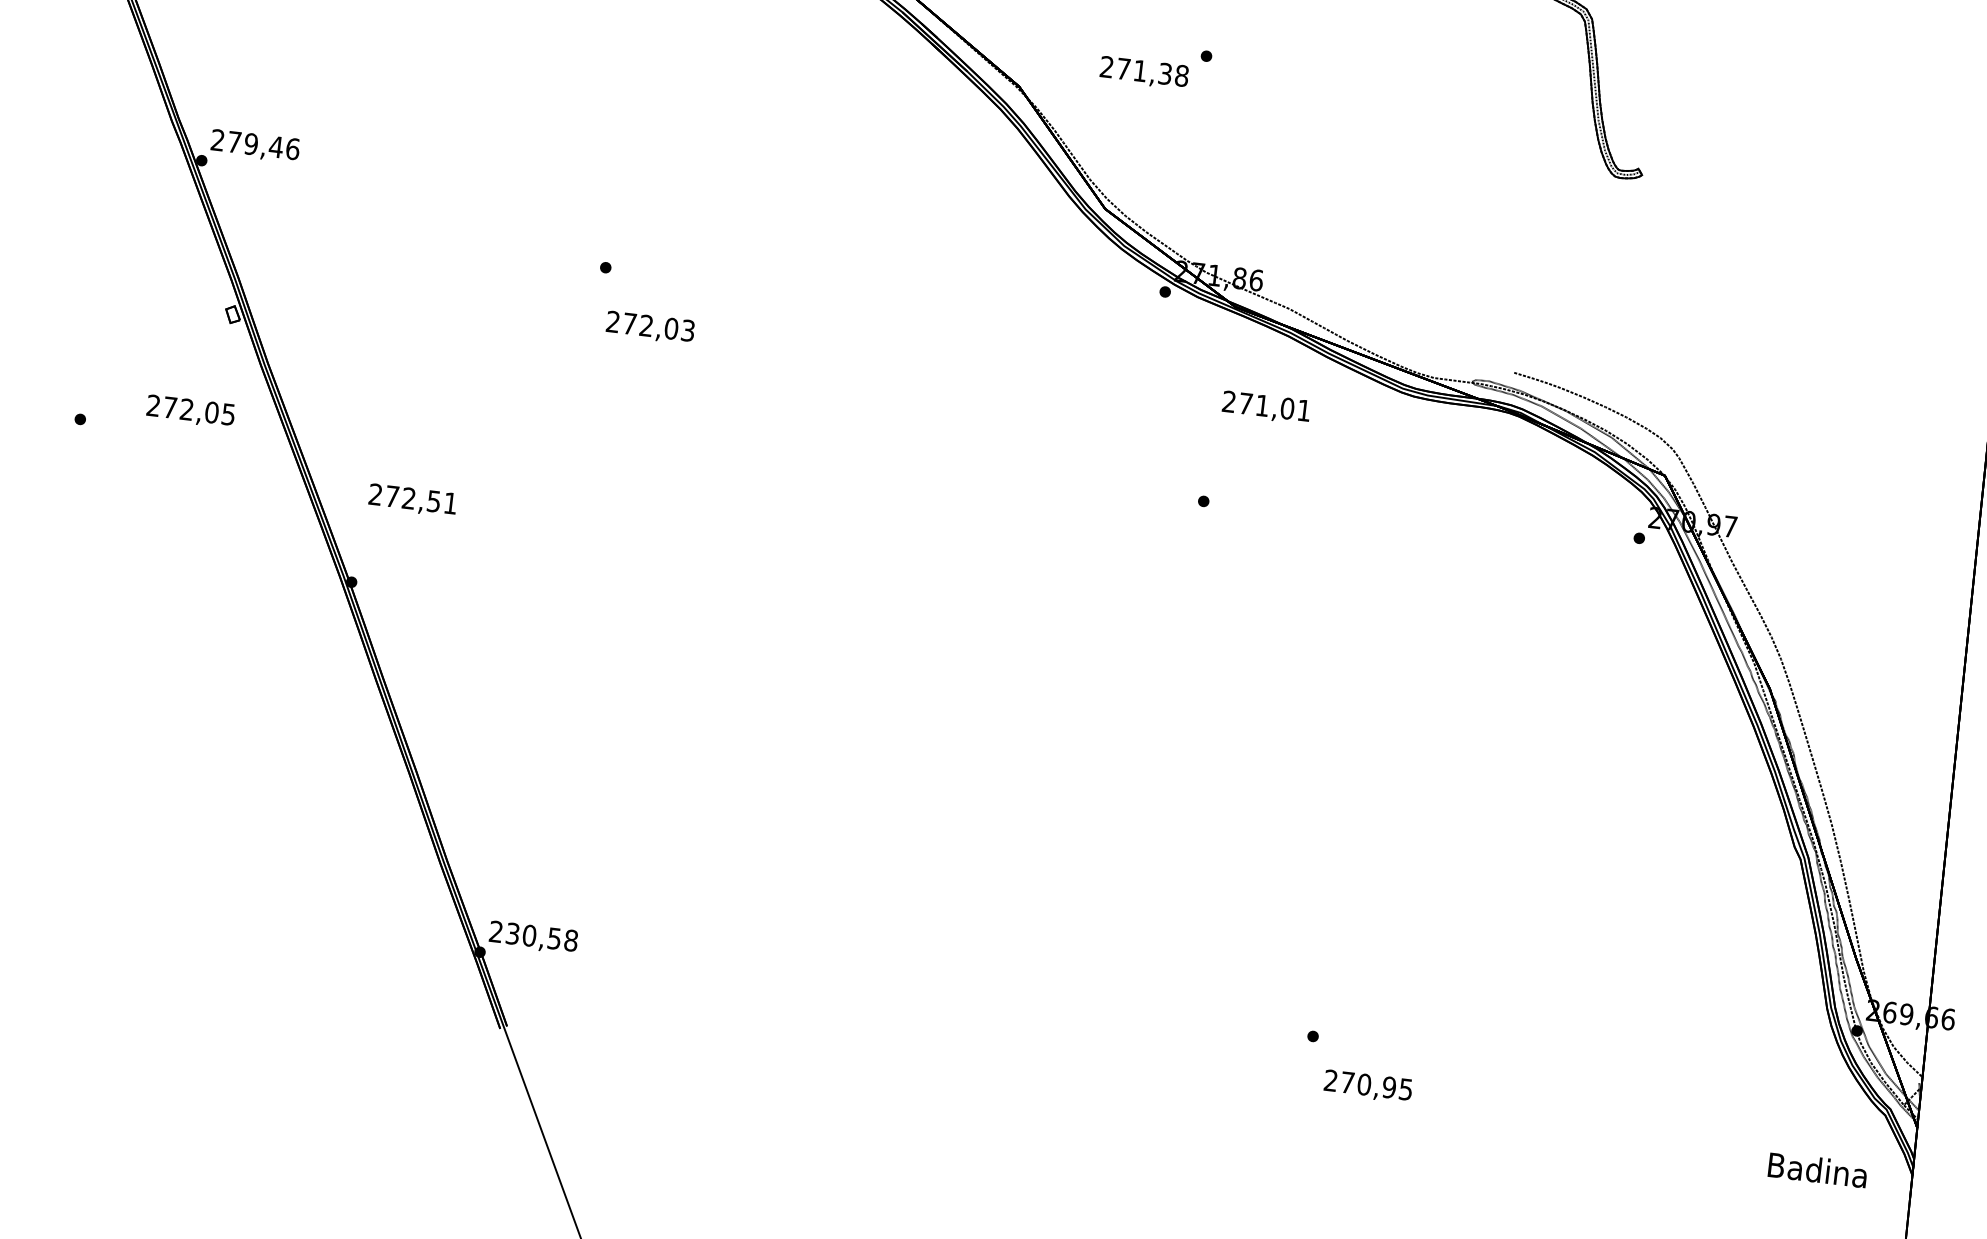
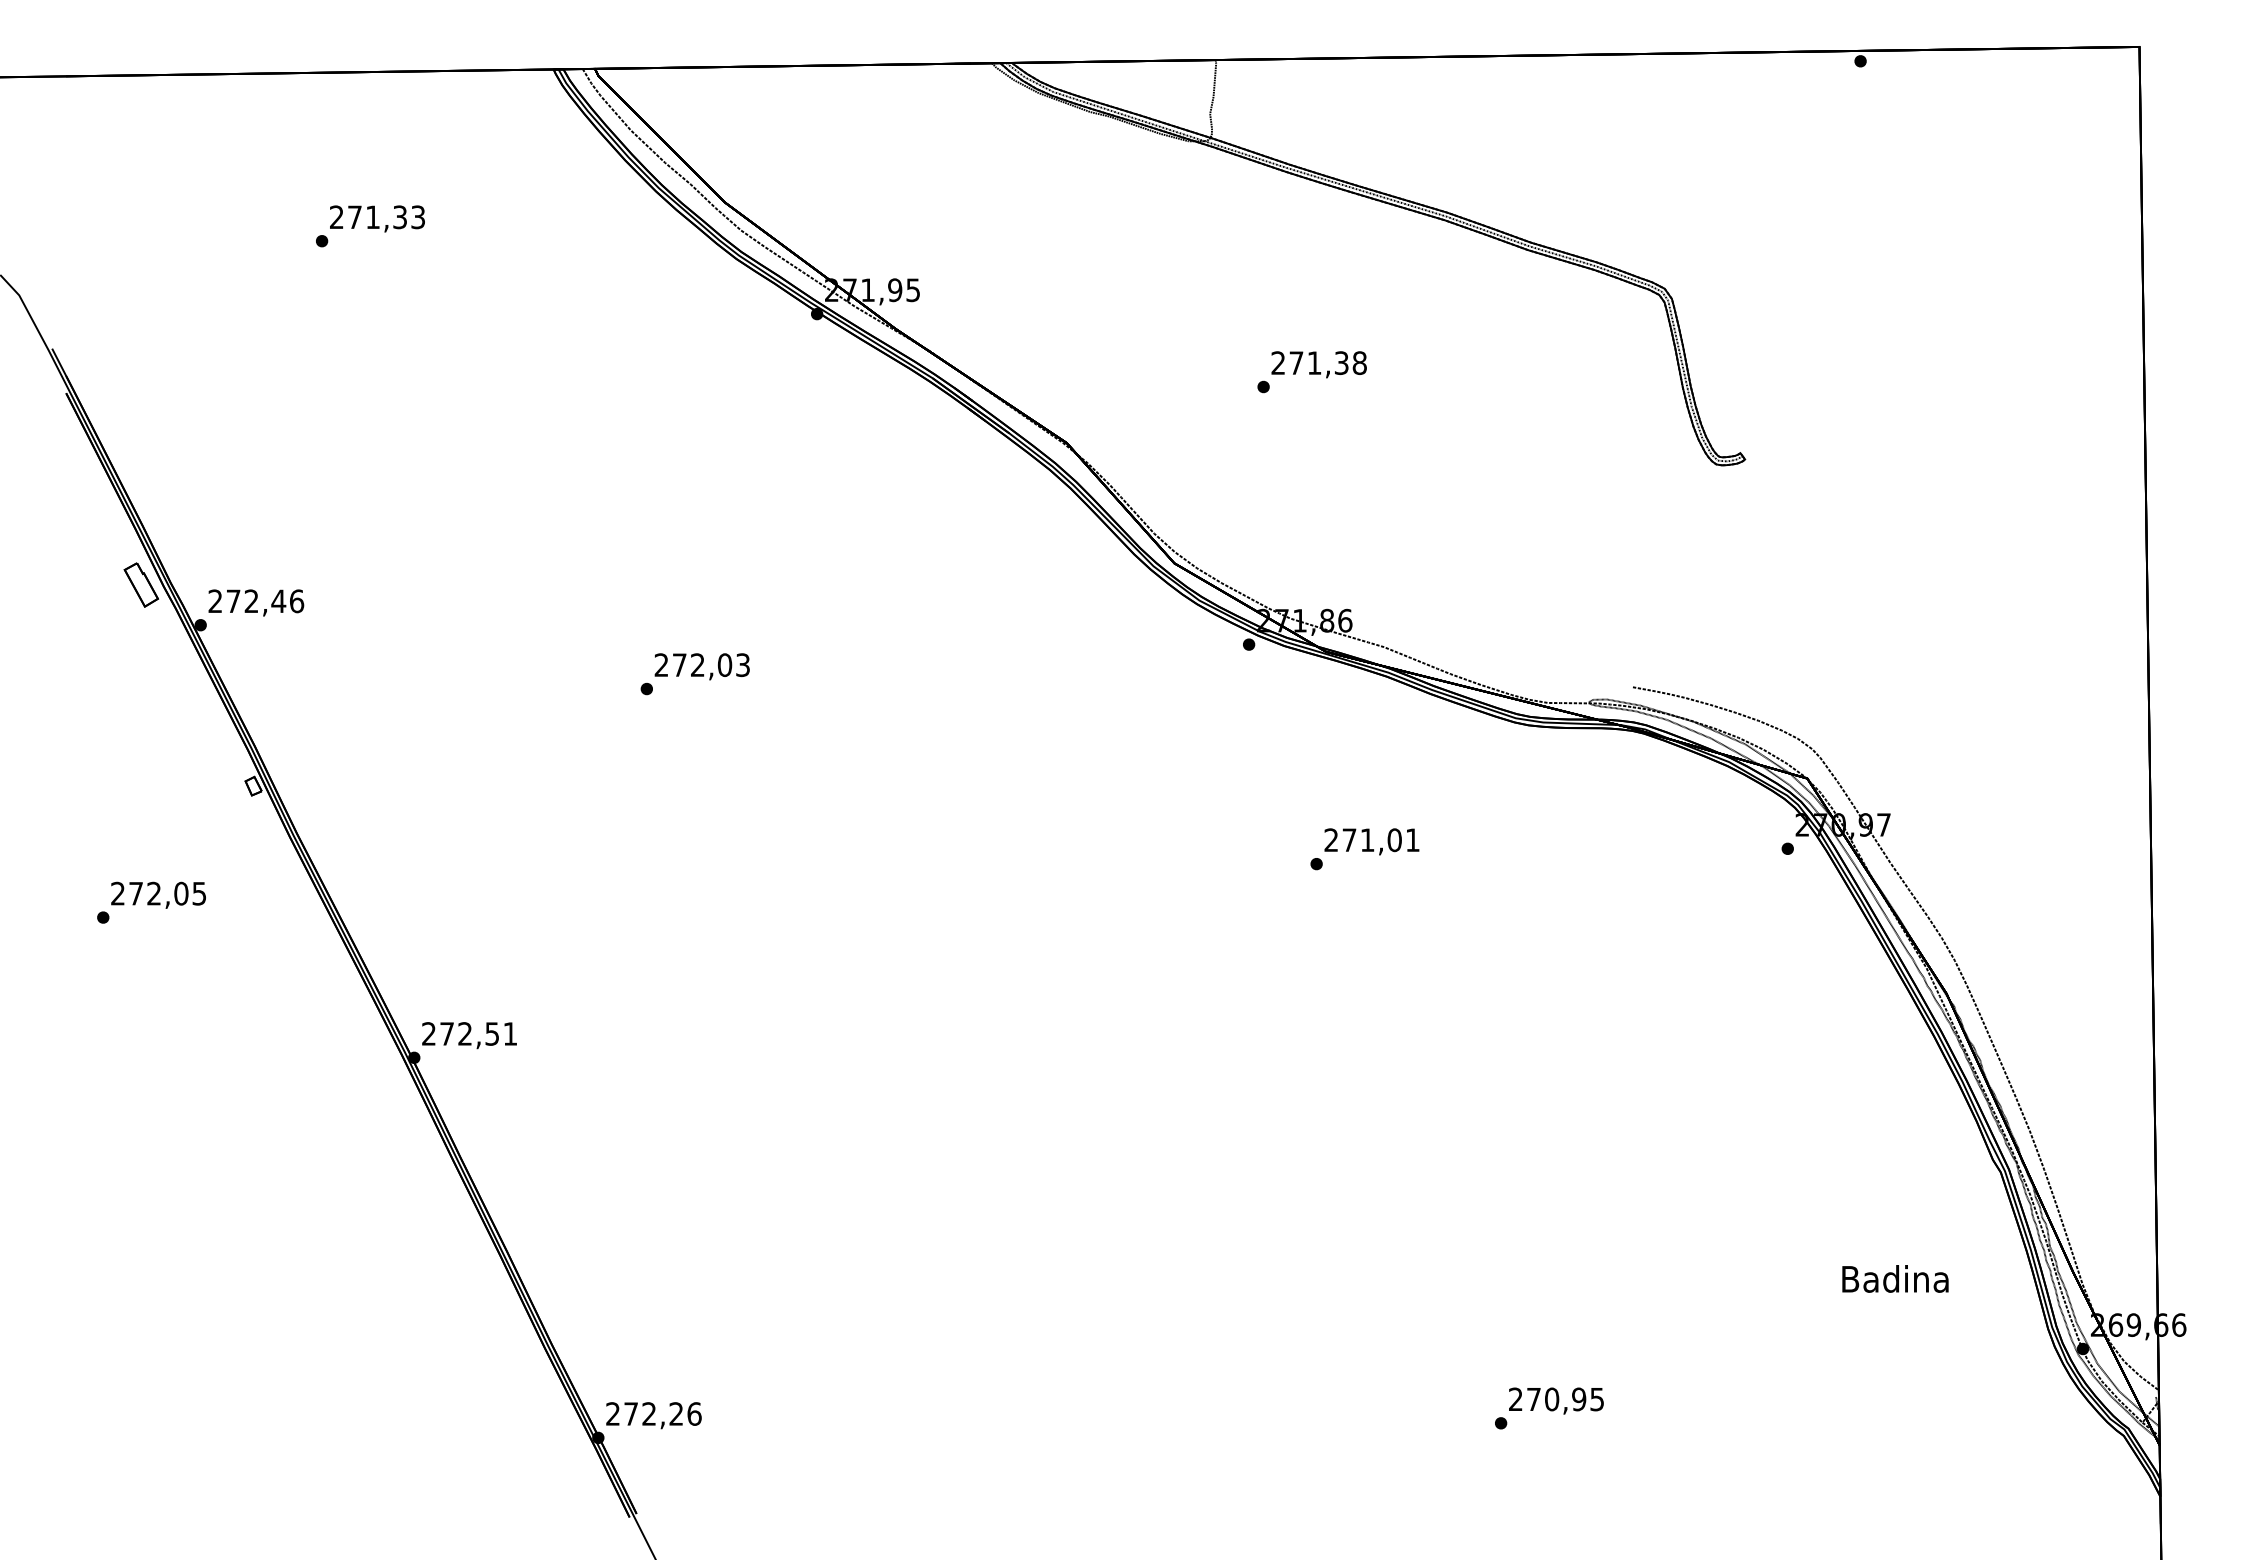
text: (1143, 72) -> (1318, 364), moved
part: (151, 116) -> (141, 584), added
text: (251, 144) -> (251, 601), 279,46 -> 272,46
text: (649, 327) -> (701, 666), moved
text: (1266, 407) -> (1371, 841), moved
text: (190, 410) -> (158, 894), moved
text: (412, 500) -> (469, 1035), moved
text: (541, 936) -> (662, 1413), 230,58 -> 272,26
text: (1368, 1086) -> (1556, 1400), moved
text: (1817, 1169) -> (1895, 1278), moved

